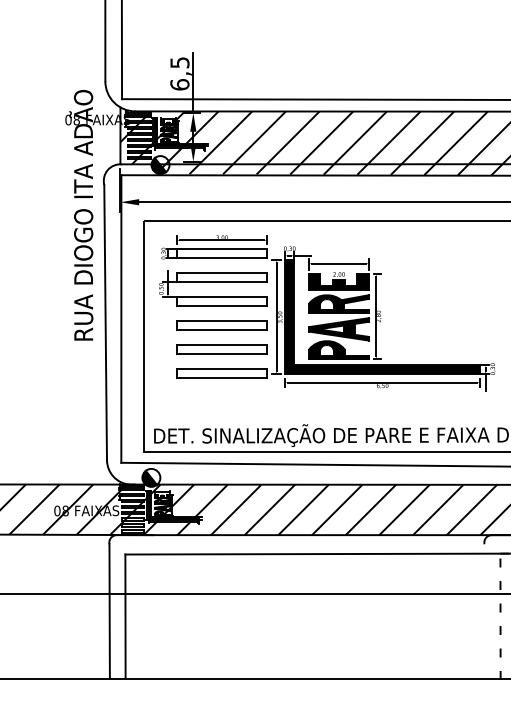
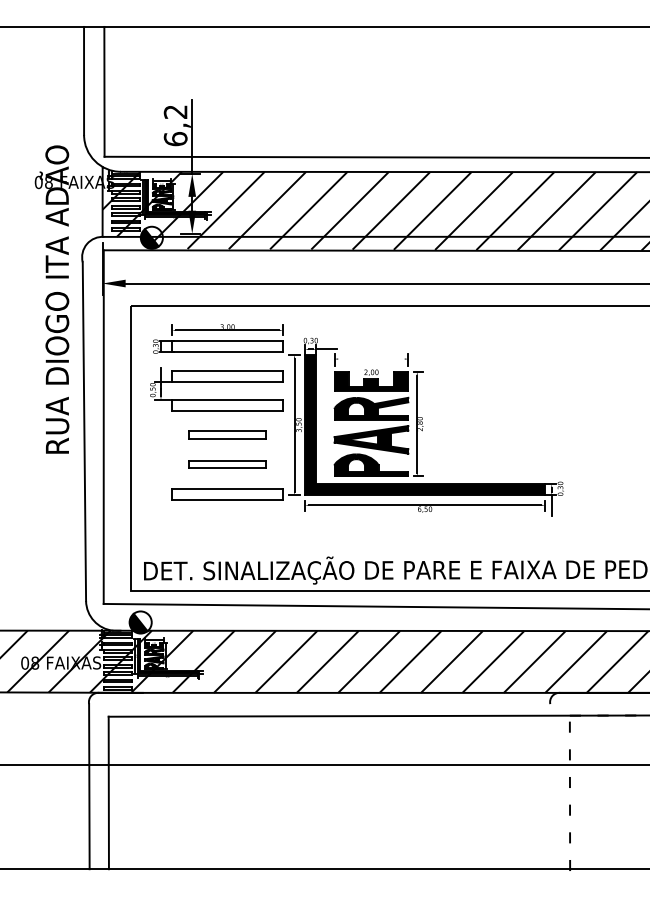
text: (179, 62) -> (175, 111), 6,5 -> 6,2
line: (339, 264) -> (371, 359), removed
part: (222, 325) -> (227, 435), size x0.7
part: (222, 349) -> (227, 464), size x0.7

